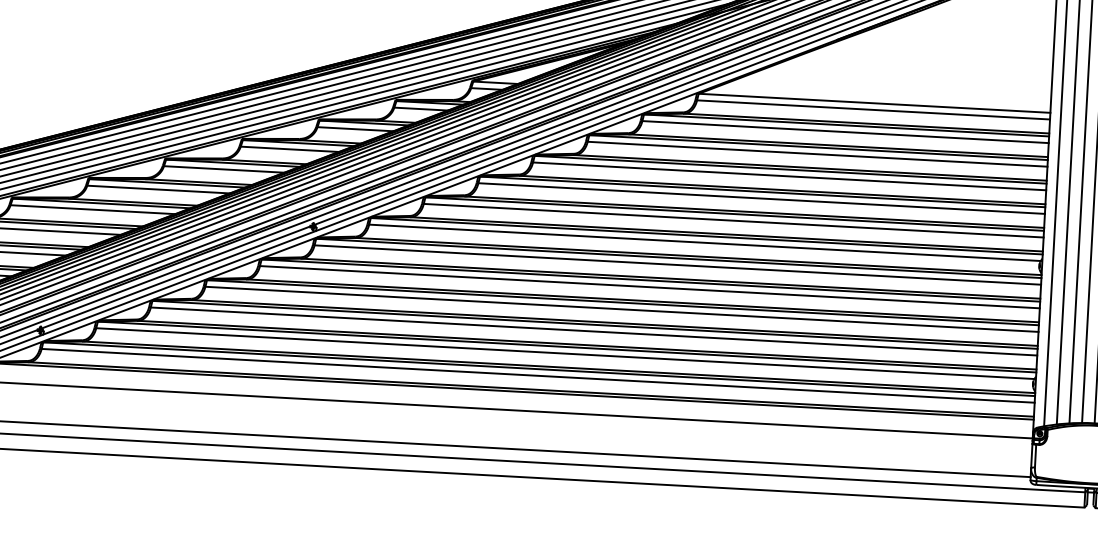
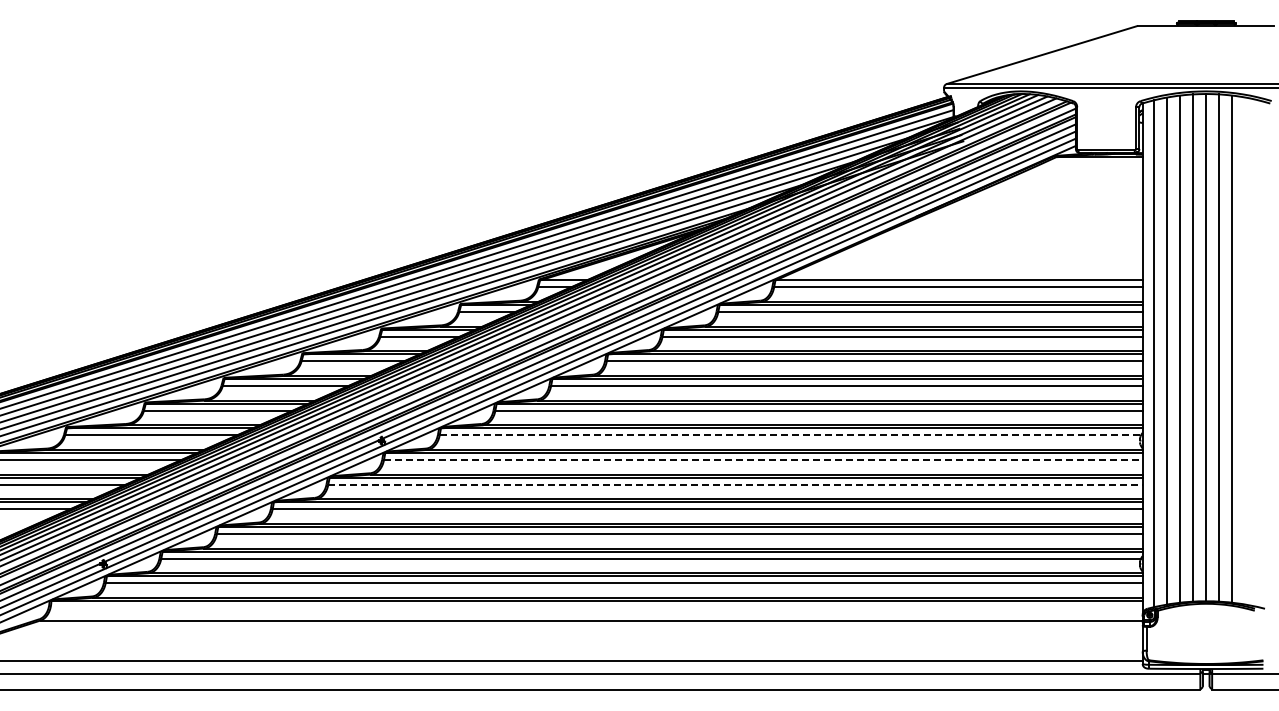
line: (705, 243) -> (790, 435), solid -> dashed
line: (678, 264) -> (763, 459), solid -> dashed
line: (650, 287) -> (736, 484), solid -> dashed

